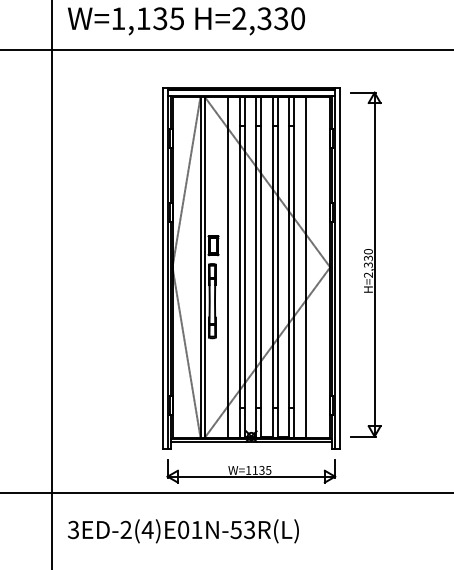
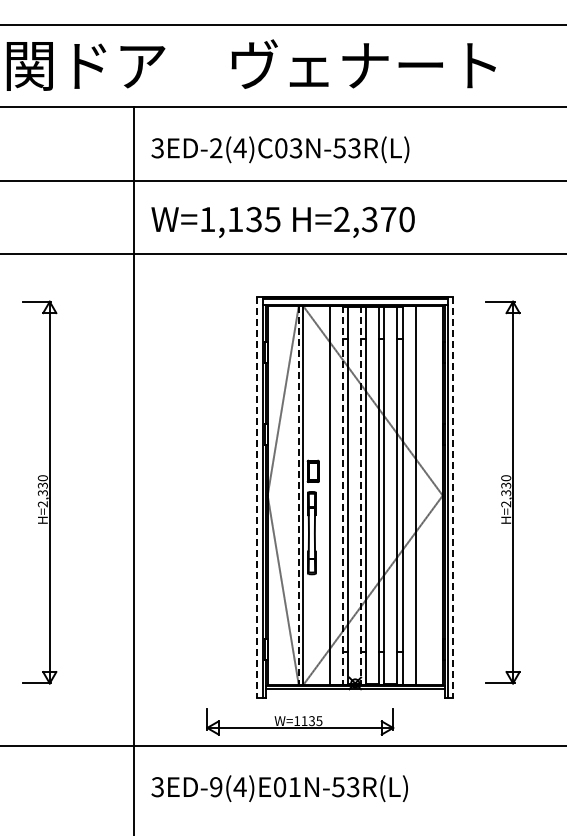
text: (281, 18) -> (388, 219), H=2,330 -> H=2,370
part: (365, 264) -> (502, 492), moved
line: (200, 268) -> (298, 496), solid -> dashed
line: (239, 268) -> (342, 496), solid -> dashed
line: (256, 268) -> (360, 496), solid -> dashed
line: (163, 269) -> (257, 497), solid -> dashed
line: (339, 269) -> (453, 497), solid -> dashed
part: (251, 470) -> (300, 721), moved
text: (126, 530) -> (216, 787), 3ED-2(4)E01N-53R(L) -> 3ED-9(4)E01N-53R(L)

